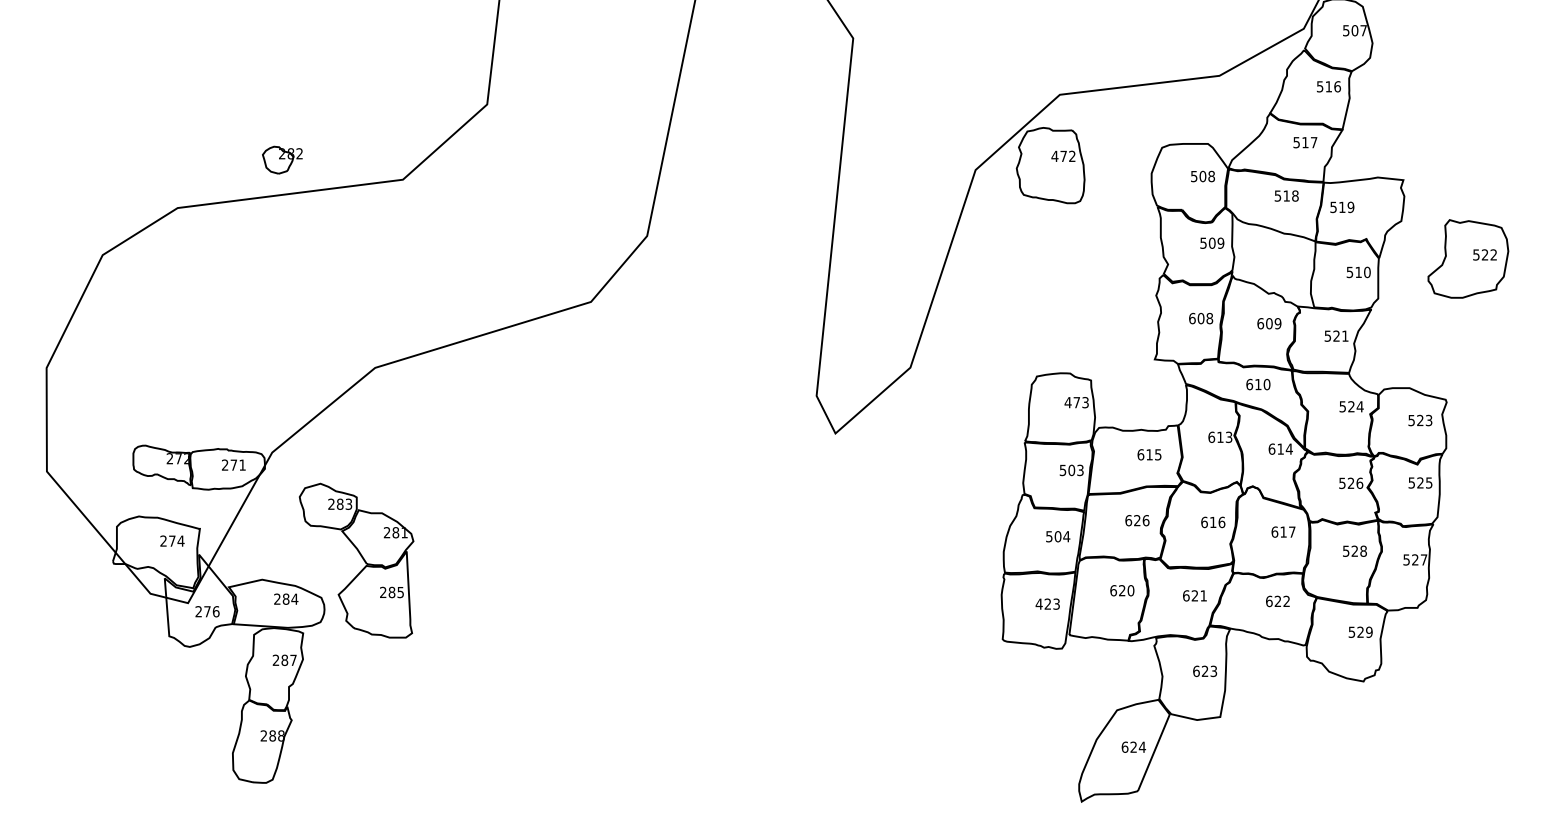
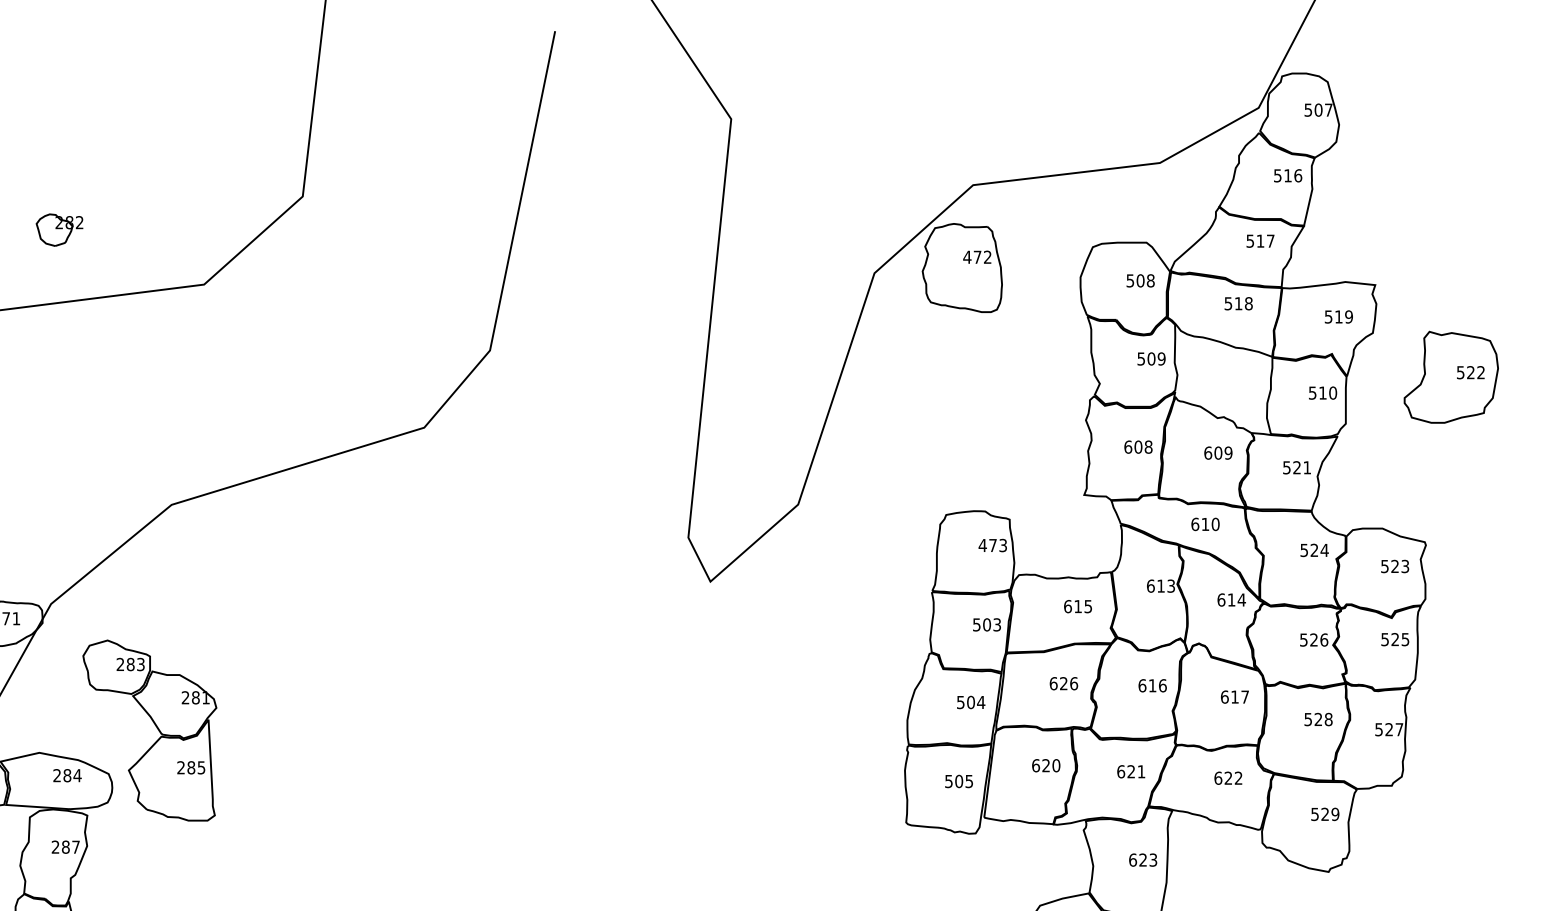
part: (282, 159) -> (59, 229), moved
text: (1342, 207) -> (1339, 317), moved
text: (1047, 603) -> (958, 780), 423 -> 505

